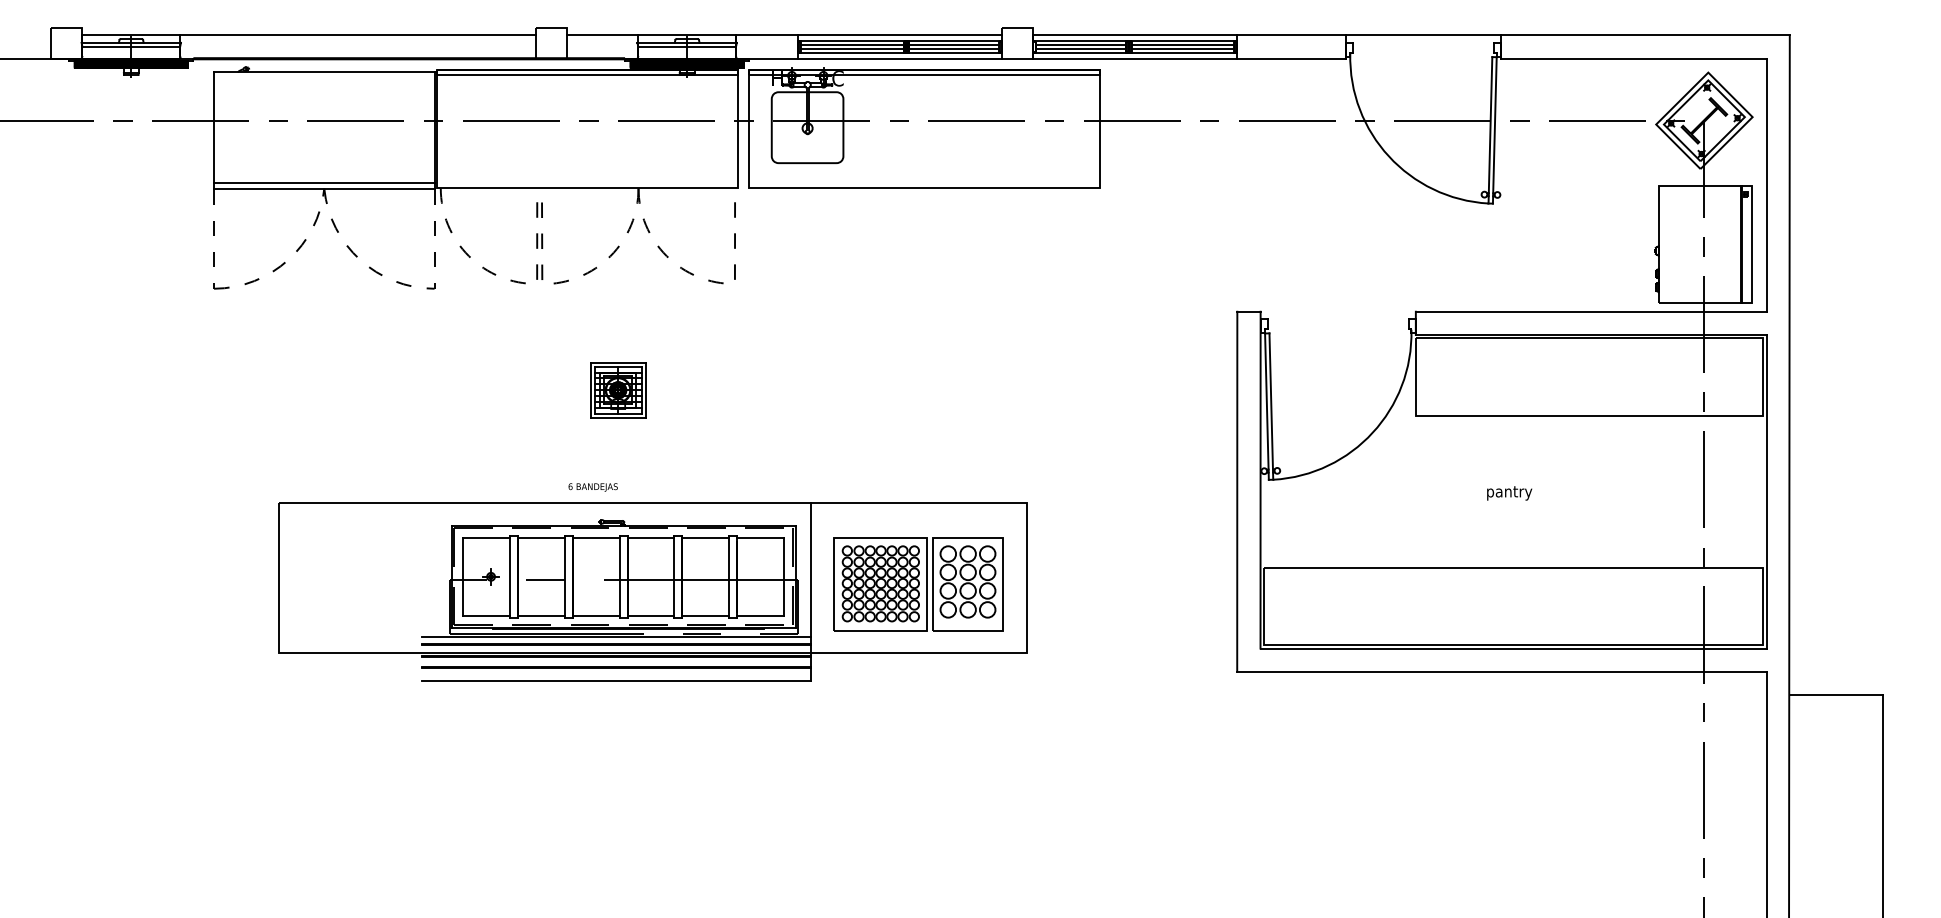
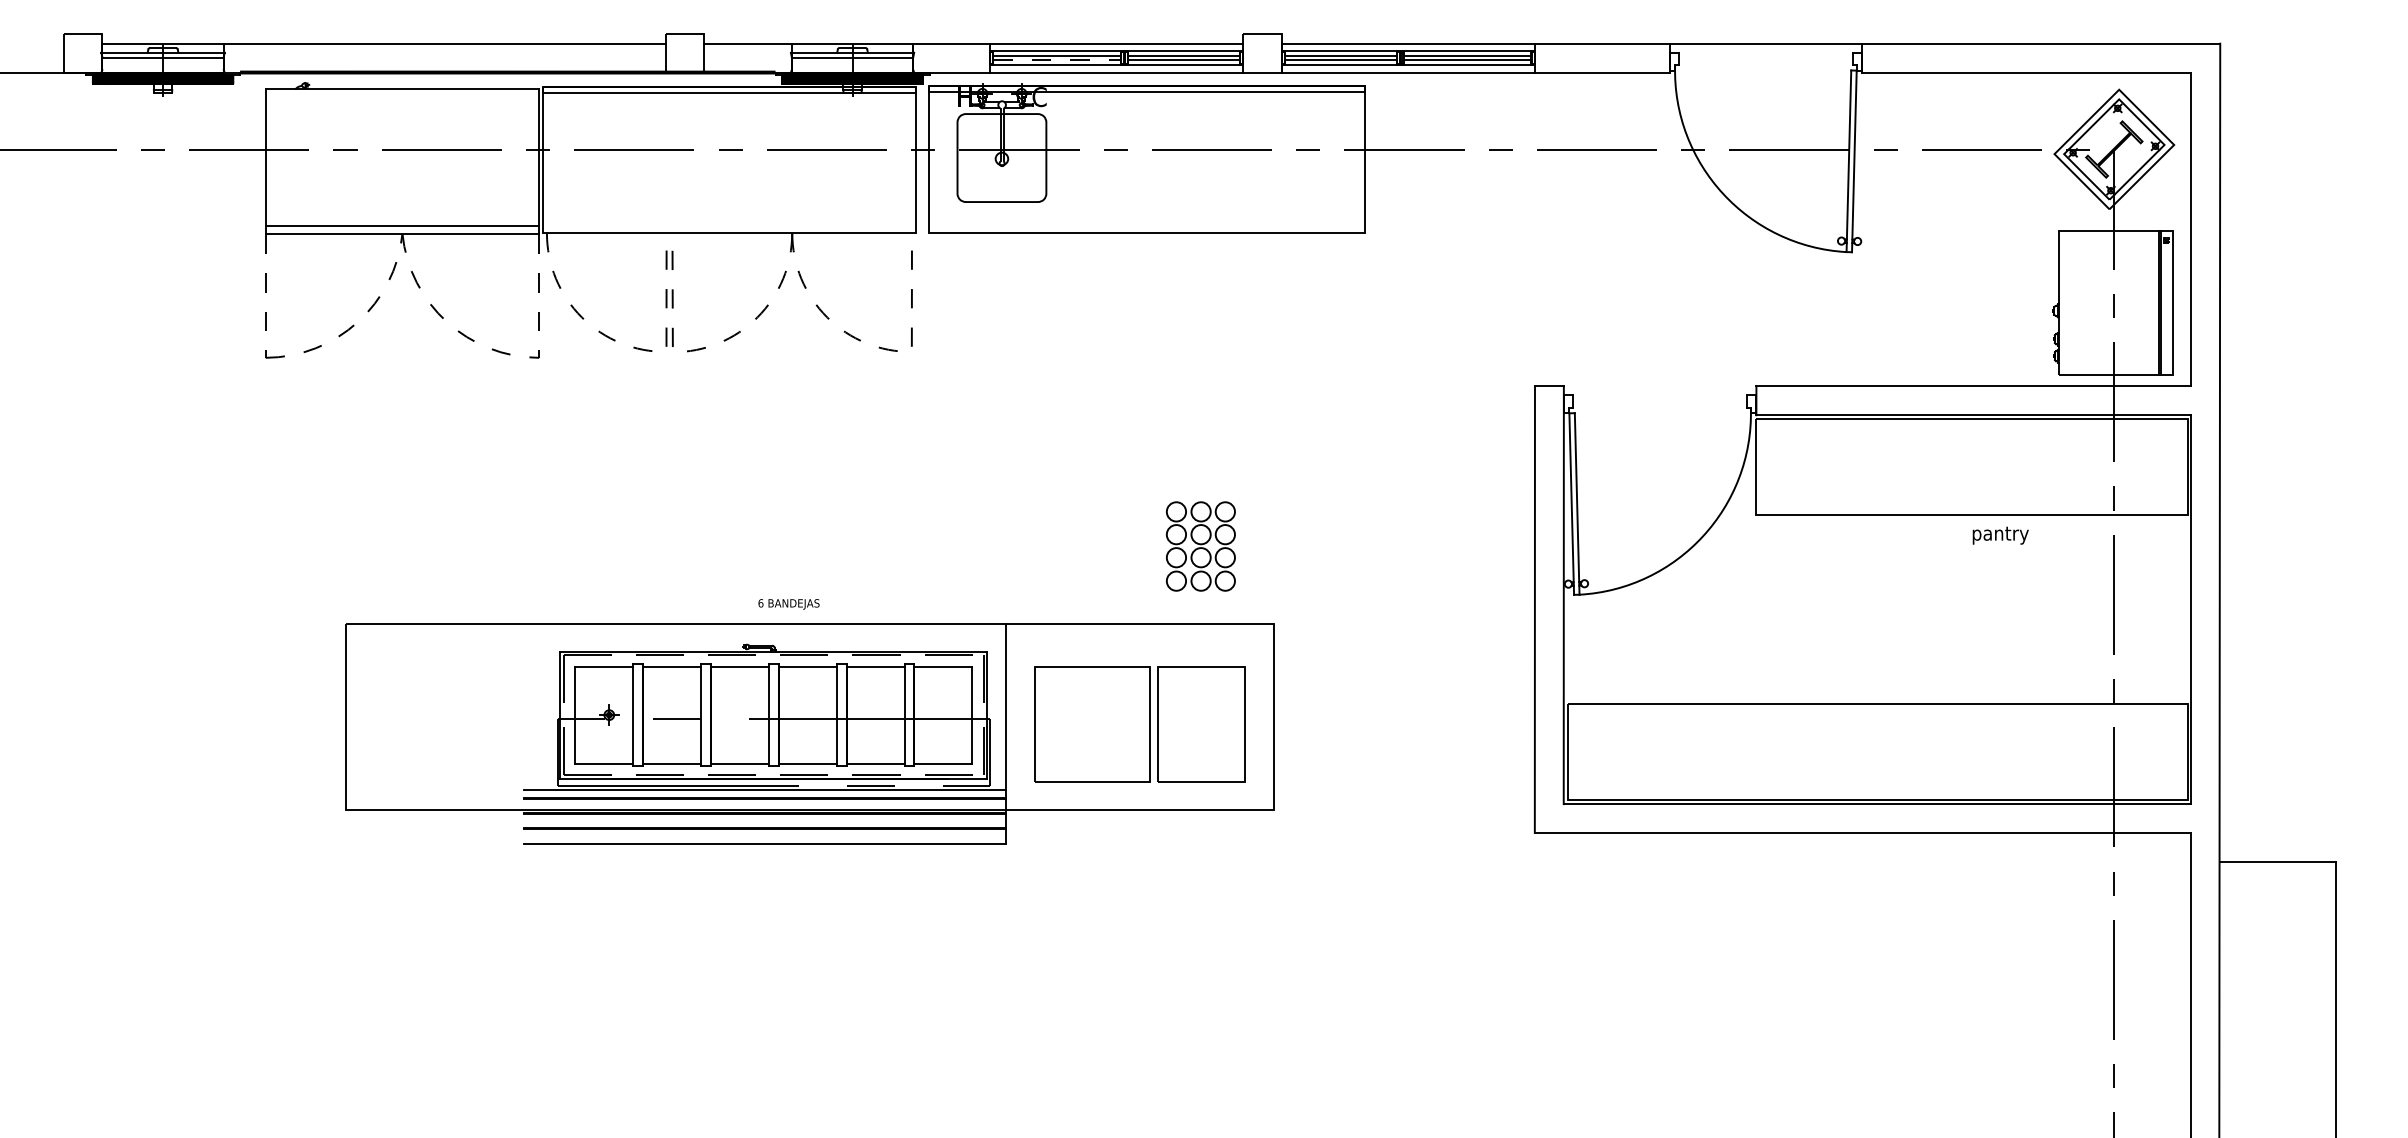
line: (852, 49) -> (1057, 60), solid -> dashed
part: (617, 390) -> (766, 483), removed
text: (592, 487) -> (788, 604), moved
text: (1509, 493) -> (2000, 535), moved
part: (967, 581) -> (1200, 546), moved
part: (880, 583) -> (1092, 723), removed

